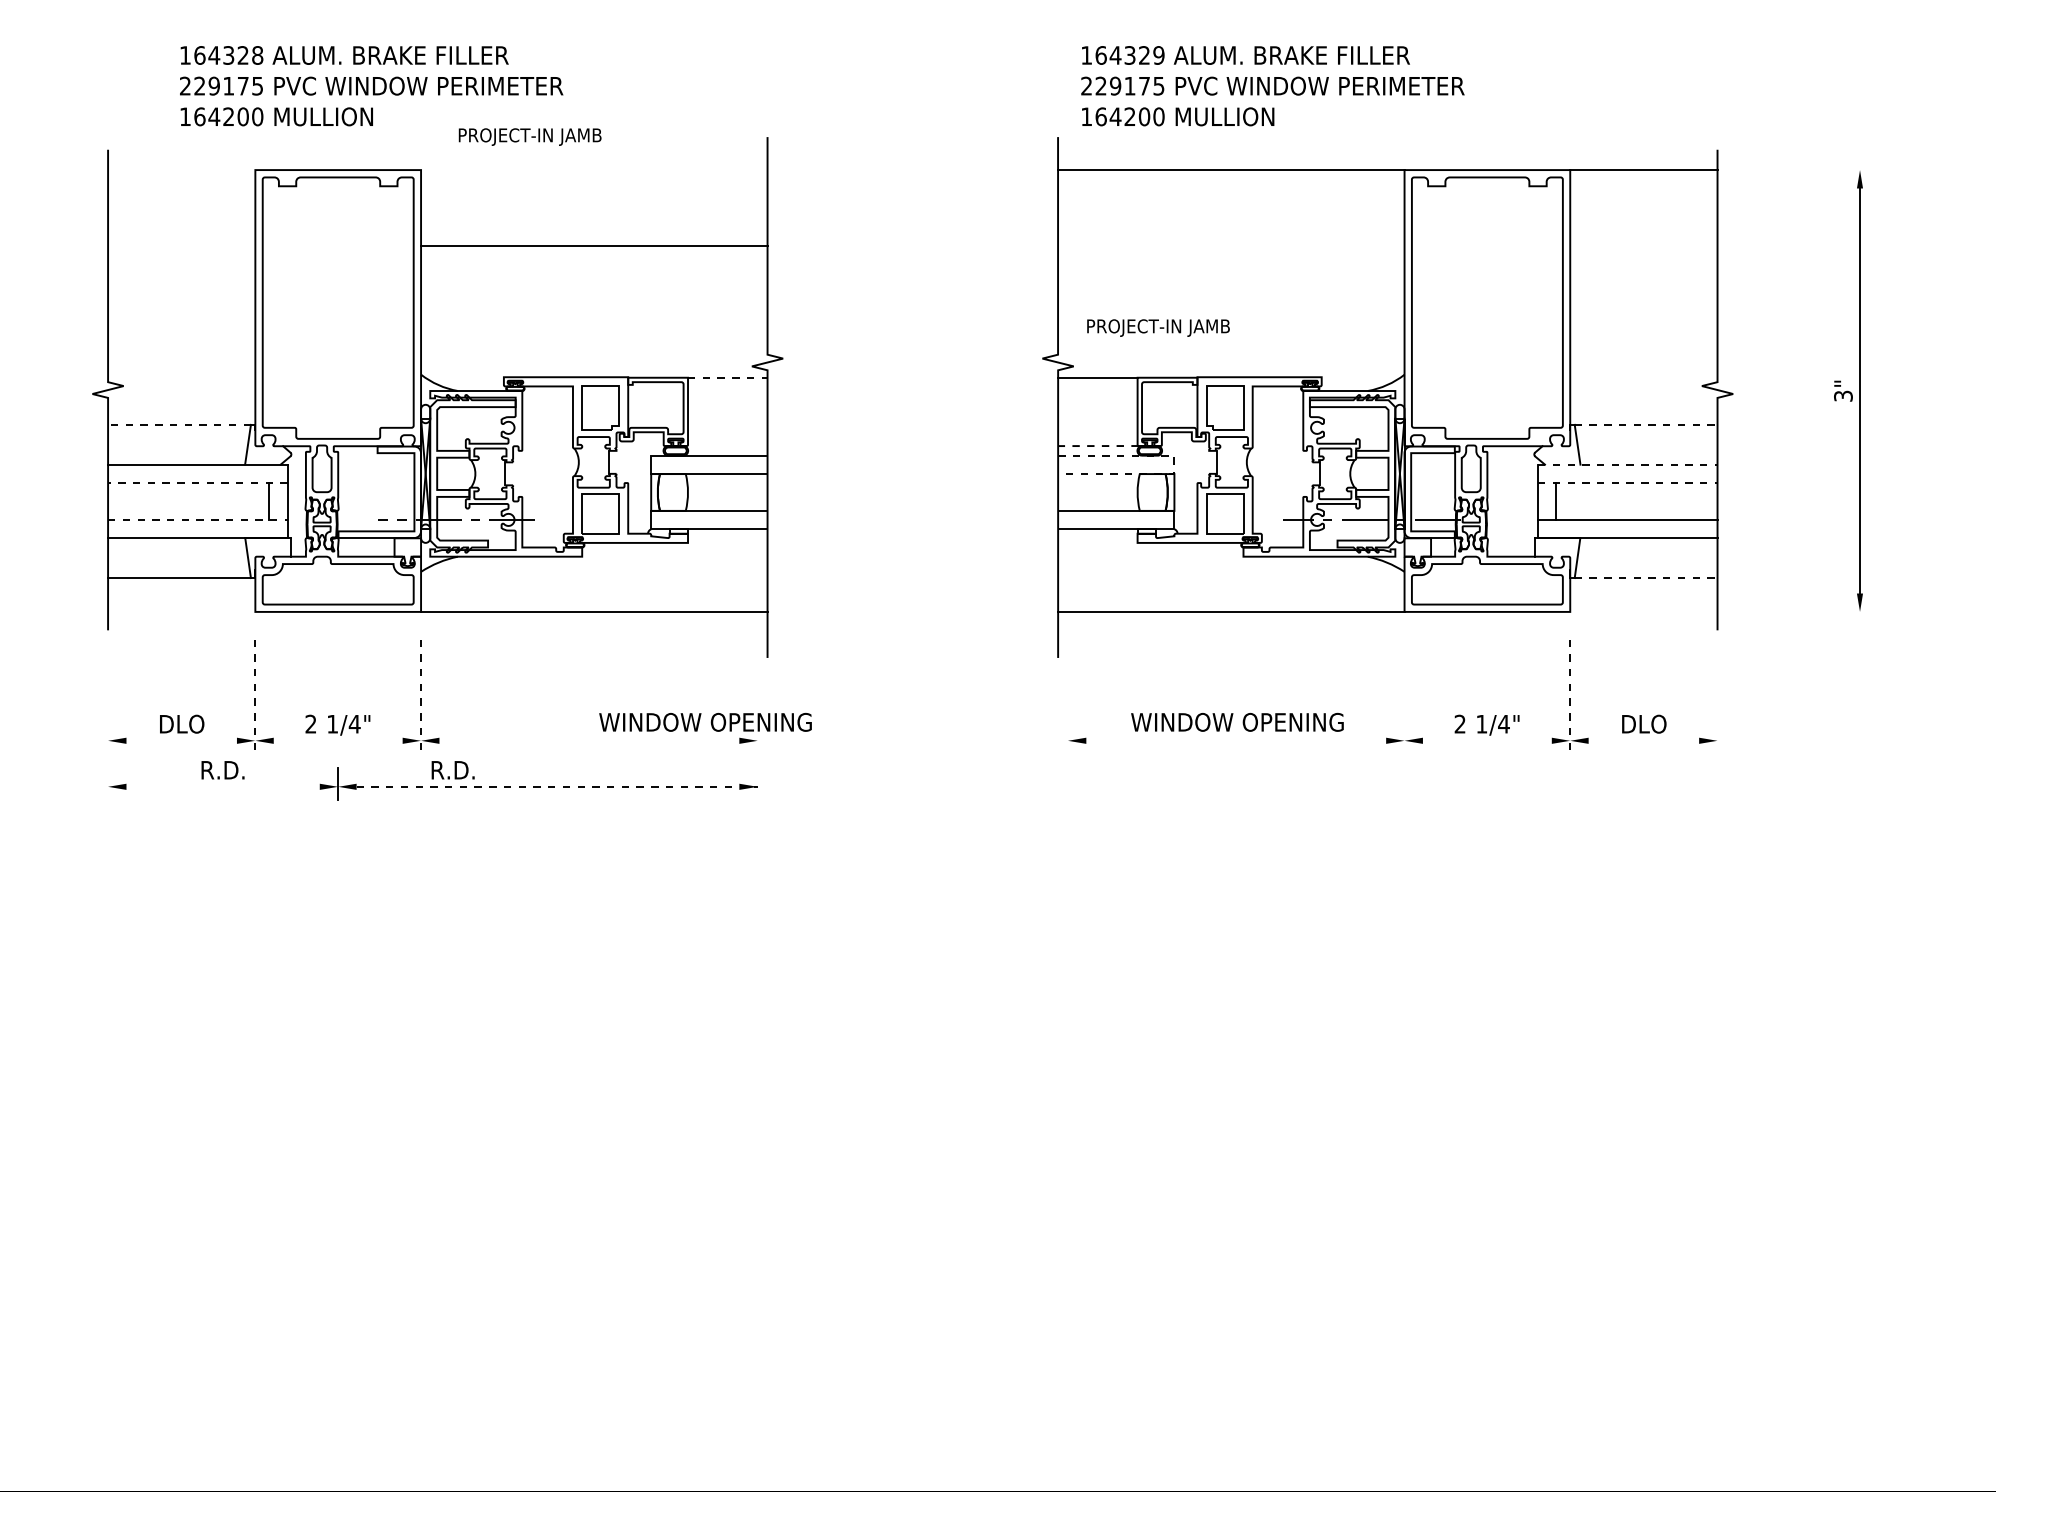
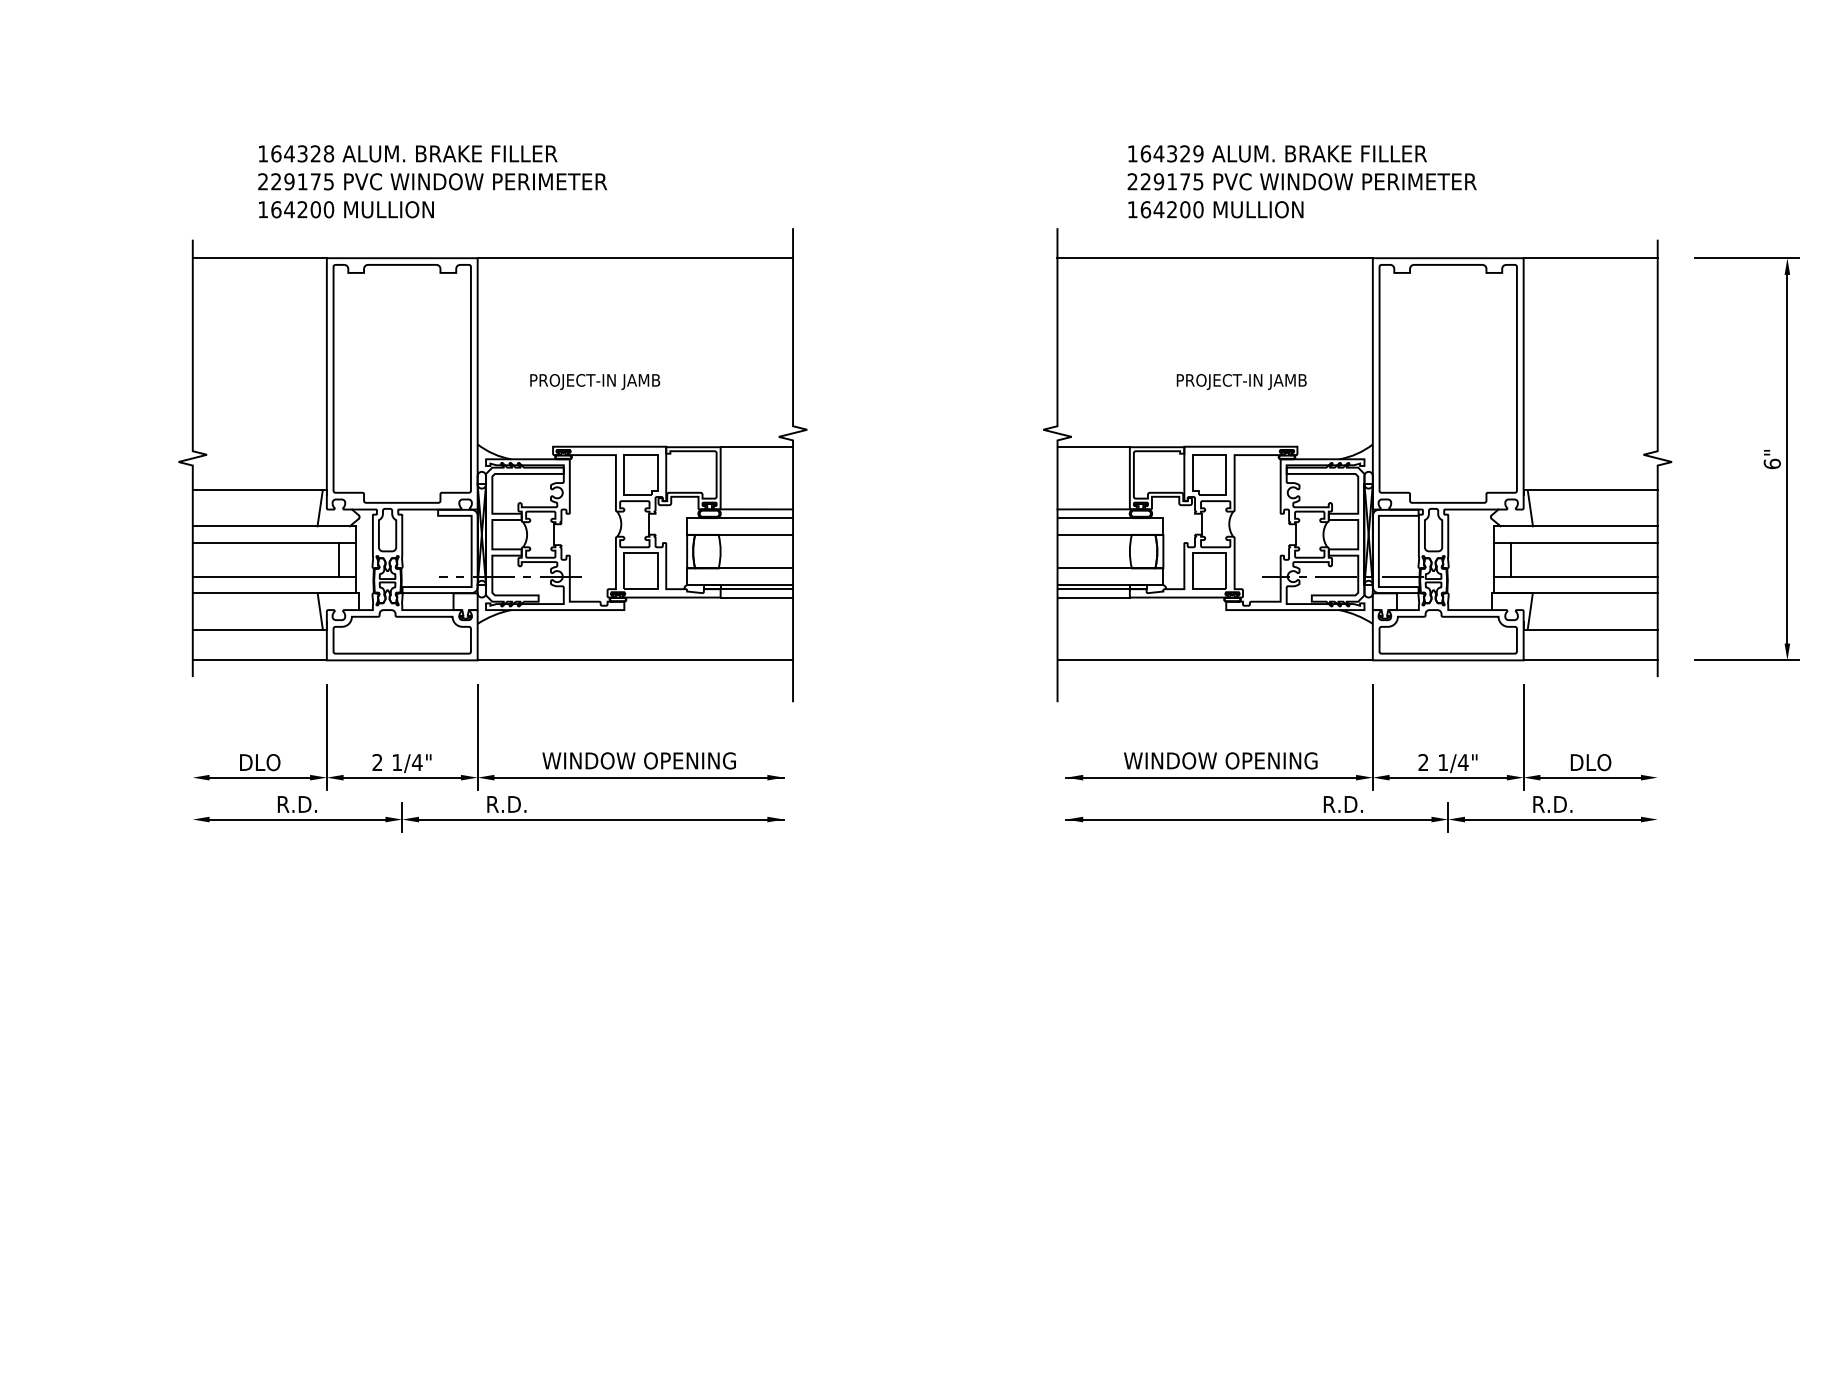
text: (1272, 86) -> (1301, 182), moved
text: (529, 136) -> (594, 381), moved
line: (181, 170) -> (259, 258), added
line: (1815, 170) -> (1746, 258), added
line: (594, 246) -> (635, 258), moved
text: (1158, 327) -> (1241, 381), moved
line: (727, 377) -> (756, 446), dashed -> solid
text: (1843, 395) -> (1772, 463), 3" -> 6"
line: (179, 424) -> (257, 489), dashed -> solid
line: (1646, 424) -> (1593, 489), dashed -> solid
line: (726, 446) -> (755, 509), added
line: (1097, 446) -> (1093, 509), dashed -> solid
line: (1627, 464) -> (1575, 526), dashed -> solid
line: (1174, 465) -> (1163, 527), dashed -> solid
line: (197, 483) -> (274, 543), dashed -> solid
line: (1627, 483) -> (1575, 543), dashed -> solid
line: (197, 519) -> (274, 576), dashed -> solid
line: (727, 533) -> (756, 588), added
line: (1097, 533) -> (1093, 588), added
line: (727, 542) -> (756, 597), added
line: (1097, 542) -> (1093, 597), added
line: (1646, 578) -> (1593, 629), dashed -> solid
line: (181, 611) -> (259, 659), added
line: (1643, 611) -> (1590, 659), added
line: (1815, 611) -> (1746, 659), added
line: (1404, 696) -> (1372, 737), added
line: (255, 697) -> (326, 738), dashed -> solid
line: (421, 697) -> (478, 738), dashed -> solid
line: (1570, 697) -> (1523, 738), dashed -> solid
text: (705, 721) -> (639, 760), moved
line: (181, 740) -> (259, 777), added
line: (337, 740) -> (401, 777), added
line: (598, 740) -> (639, 777), added
line: (1226, 740) -> (1210, 777), added
line: (1486, 740) -> (1447, 777), added
line: (1643, 740) -> (1590, 777), added
part: (1391, 780) -> (1360, 813), added
line: (222, 786) -> (296, 819), added
line: (557, 786) -> (601, 819), dashed -> solid

